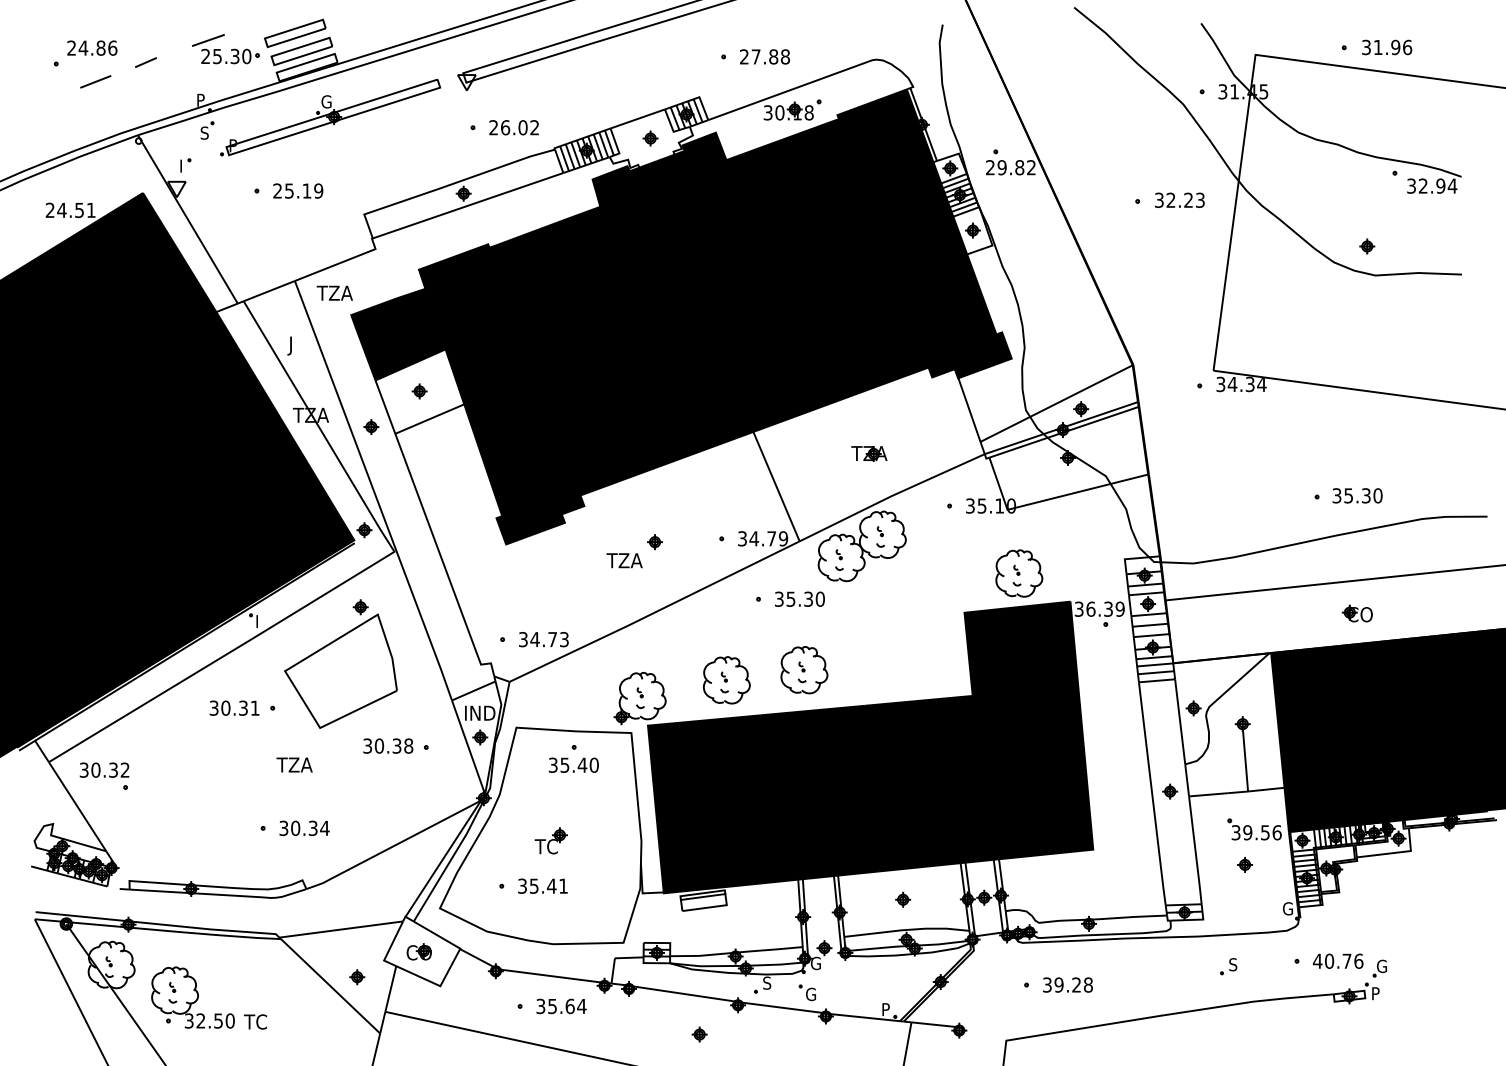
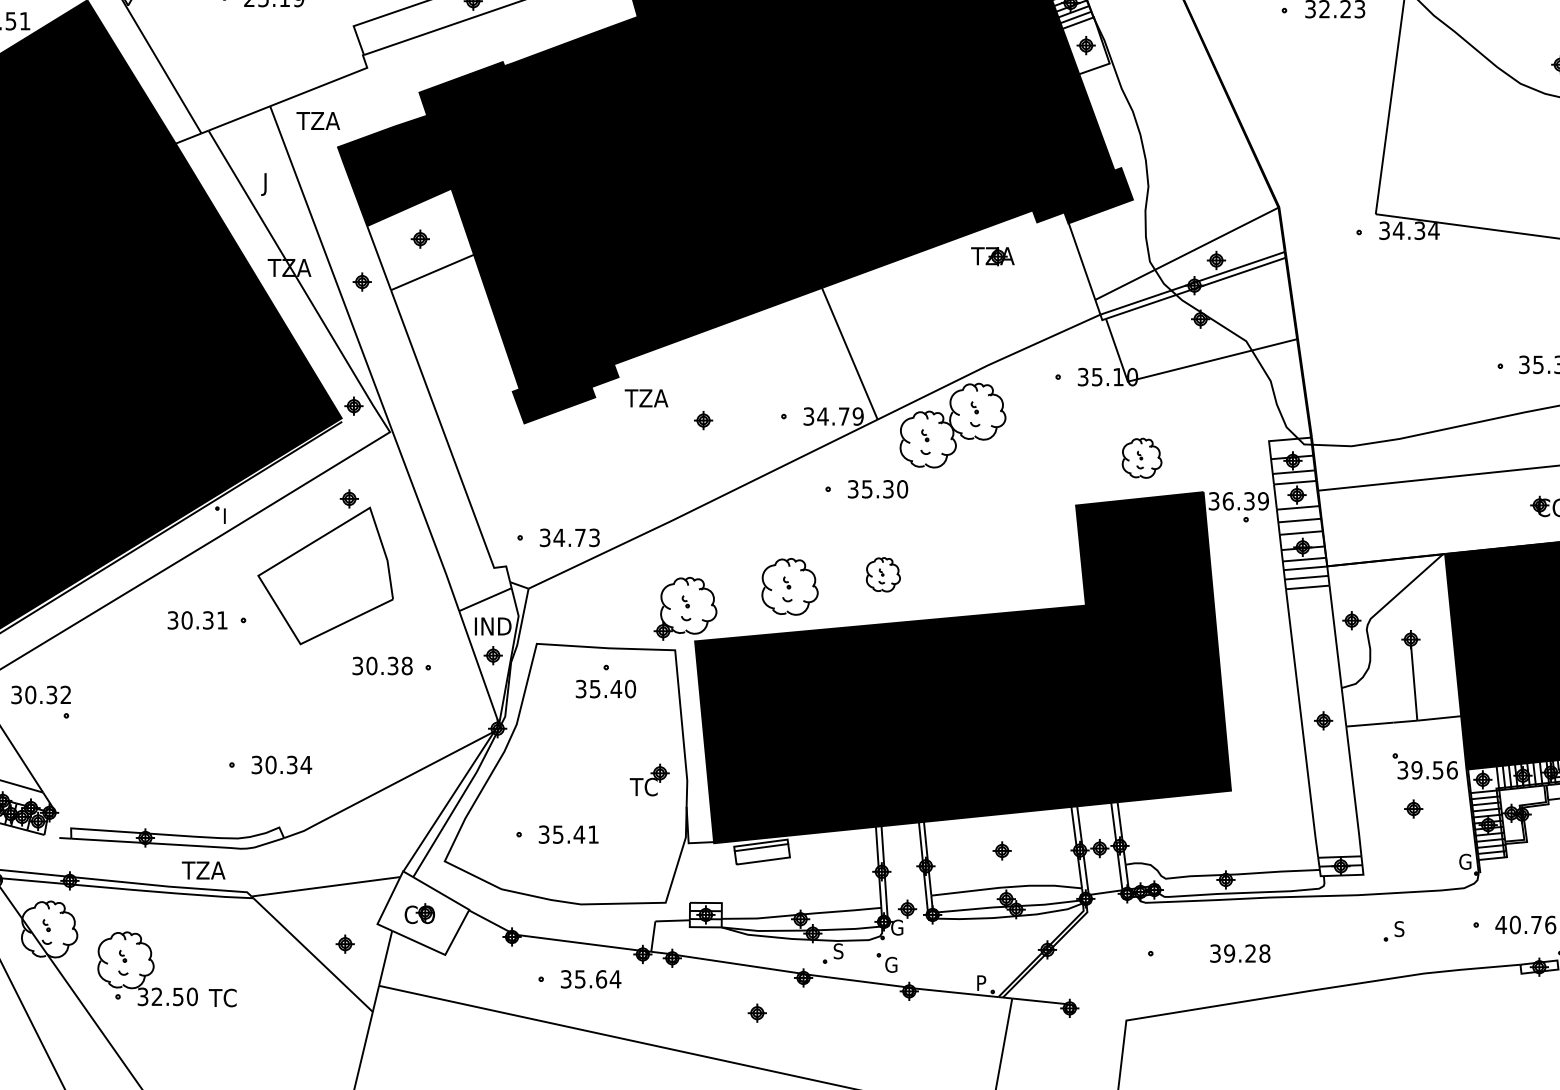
part: (869, 453) -> (993, 256), moved
text: (624, 560) -> (646, 398), moved
part: (1019, 573) -> (1142, 458), size x0.7
part: (804, 670) -> (883, 575), size x0.6
text: (294, 764) -> (203, 869), moved
part: (550, 840) -> (648, 779), moved
text: (1067, 984) -> (1239, 952), moved

